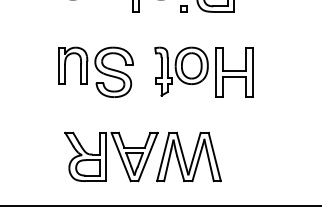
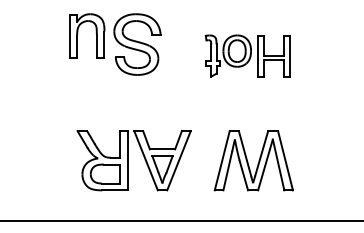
part: (95, 71) -> (114, 43), moved
part: (203, 71) -> (247, 55), size x0.7
part: (188, 156) -> (253, 160), moved

